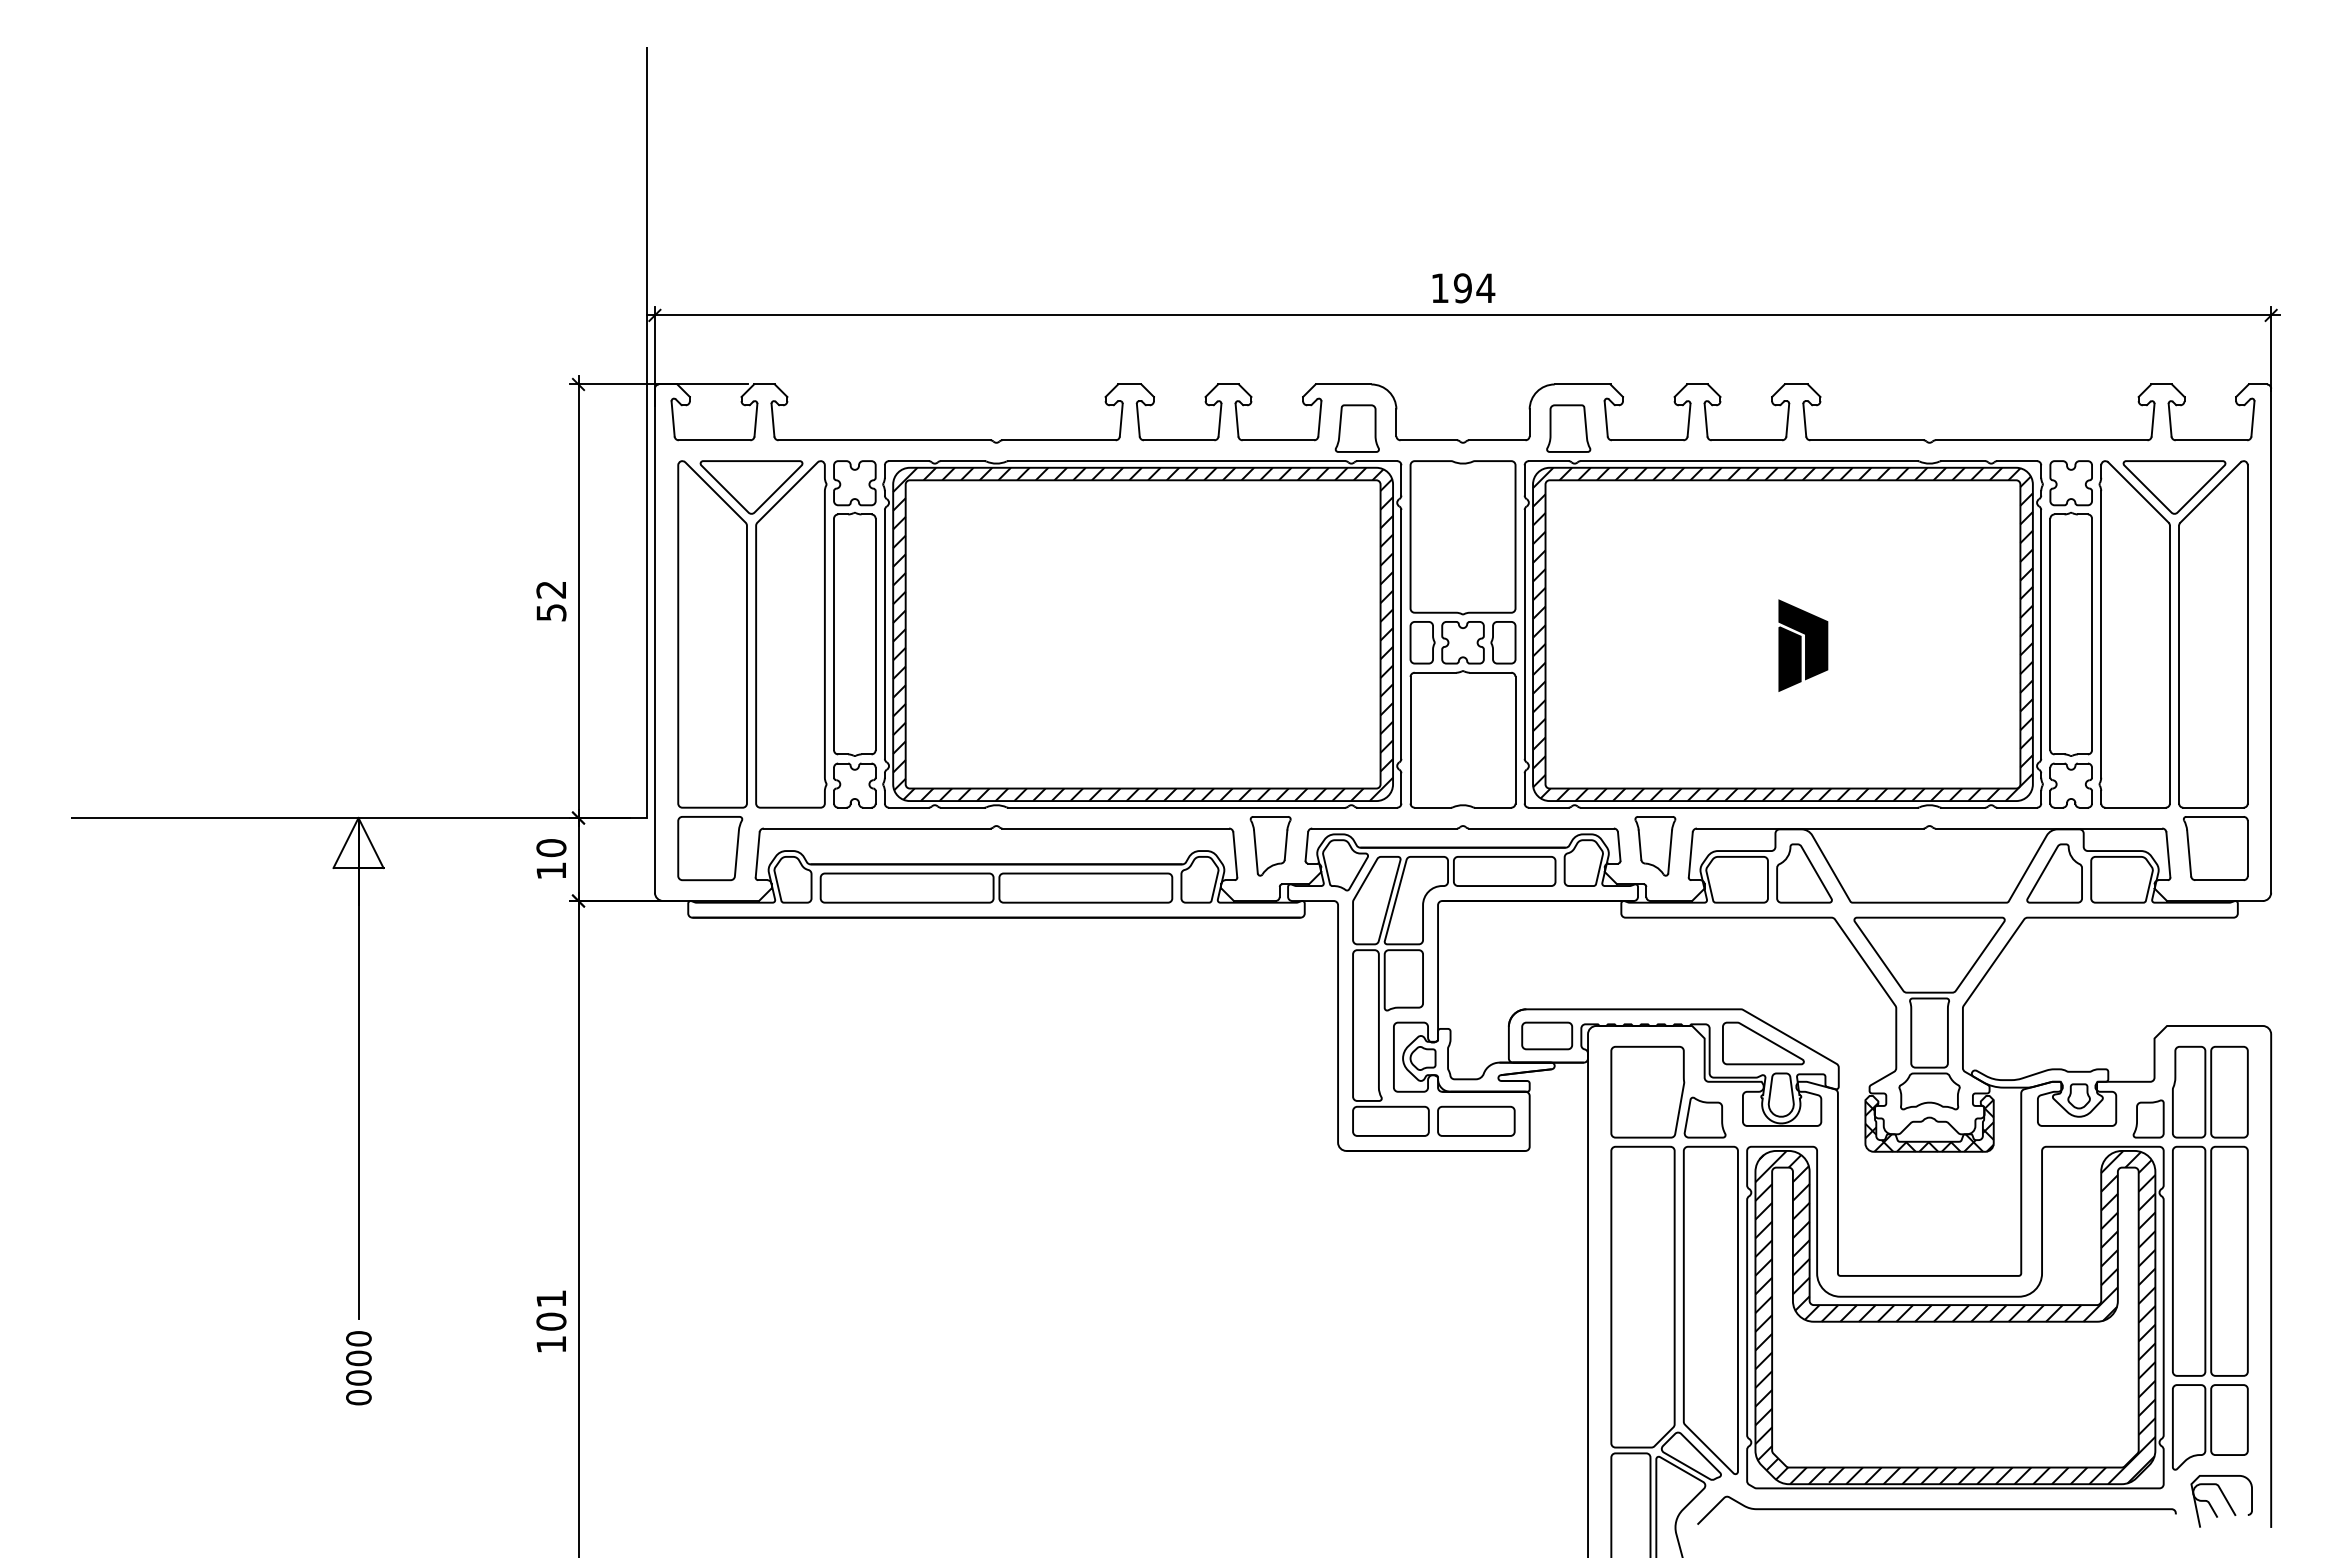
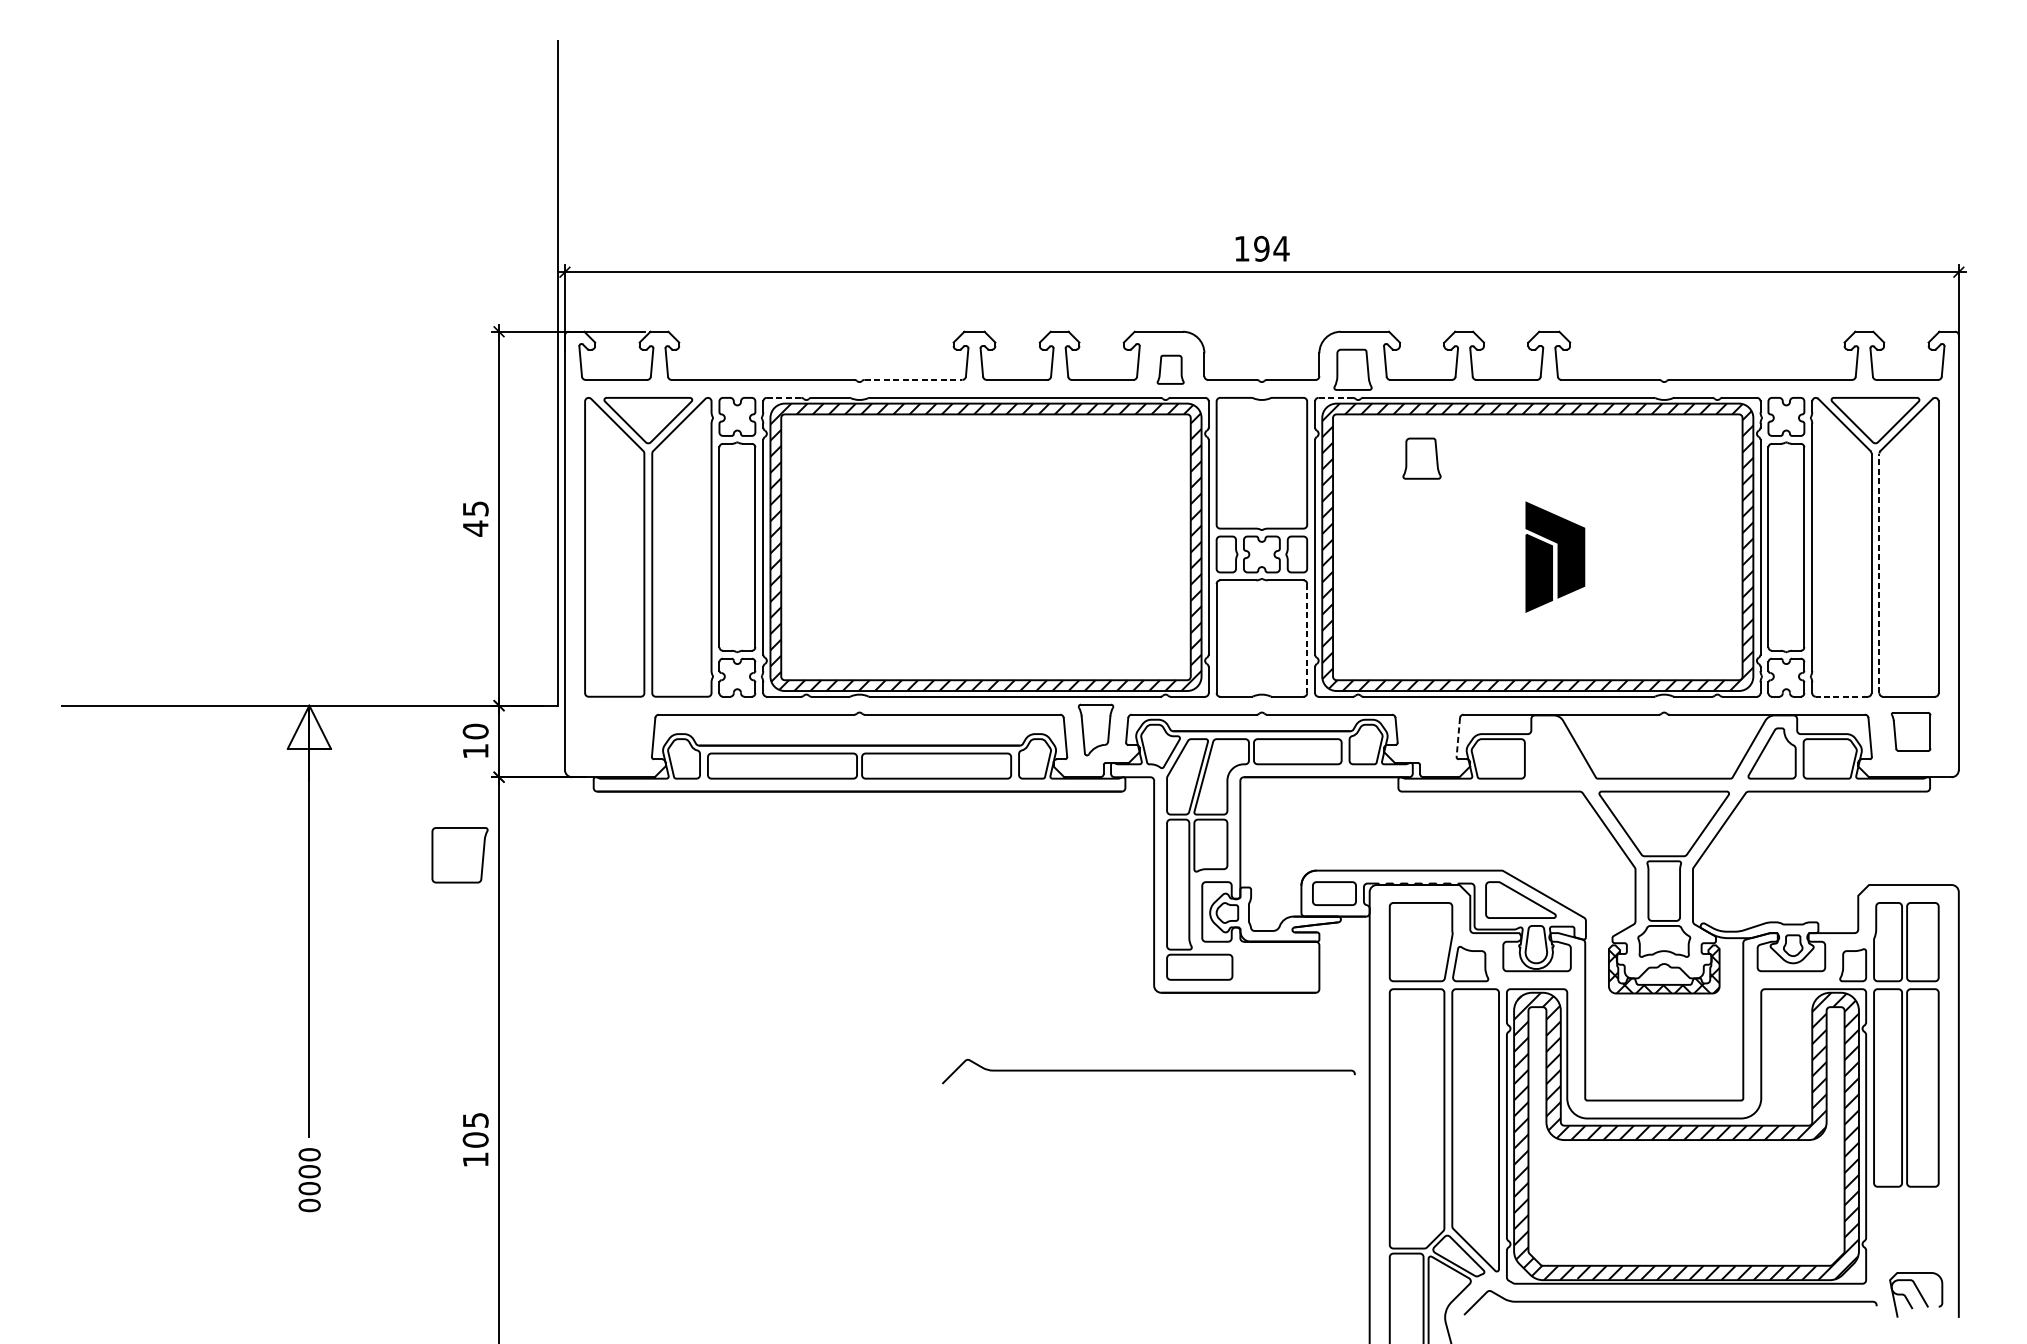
part: (1356, 428) -> (1170, 369), size x0.7
line: (1059, 440) -> (913, 380), solid -> dashed
line: (908, 461) -> (783, 398), solid -> dashed
line: (1548, 461) -> (1335, 398), solid -> dashed
part: (1648, 531) -> (1421, 458), added
text: (551, 601) -> (475, 518), 52 -> 45
part: (1803, 645) -> (1555, 556), size x1.4
line: (2179, 664) -> (1879, 573), solid -> dashed
line: (1515, 740) -> (1307, 638), solid -> dashed
line: (2135, 807) -> (1841, 696), solid -> dashed
part: (1655, 846) -> (1427, 730), removed
part: (710, 848) -> (460, 855), moved
part: (2215, 848) -> (1910, 731), size x0.7
line: (1690, 854) -> (1458, 737), solid -> dashed
part: (1804, 873) -> (1556, 753), removed
part: (1476, 1120) -> (1273, 966), removed
curve: (1331, 1241) -> (1148, 1070), added
text: (551, 1298) -> (475, 1120), 101 -> 105
part: (2210, 1427) -> (1906, 1231), removed

